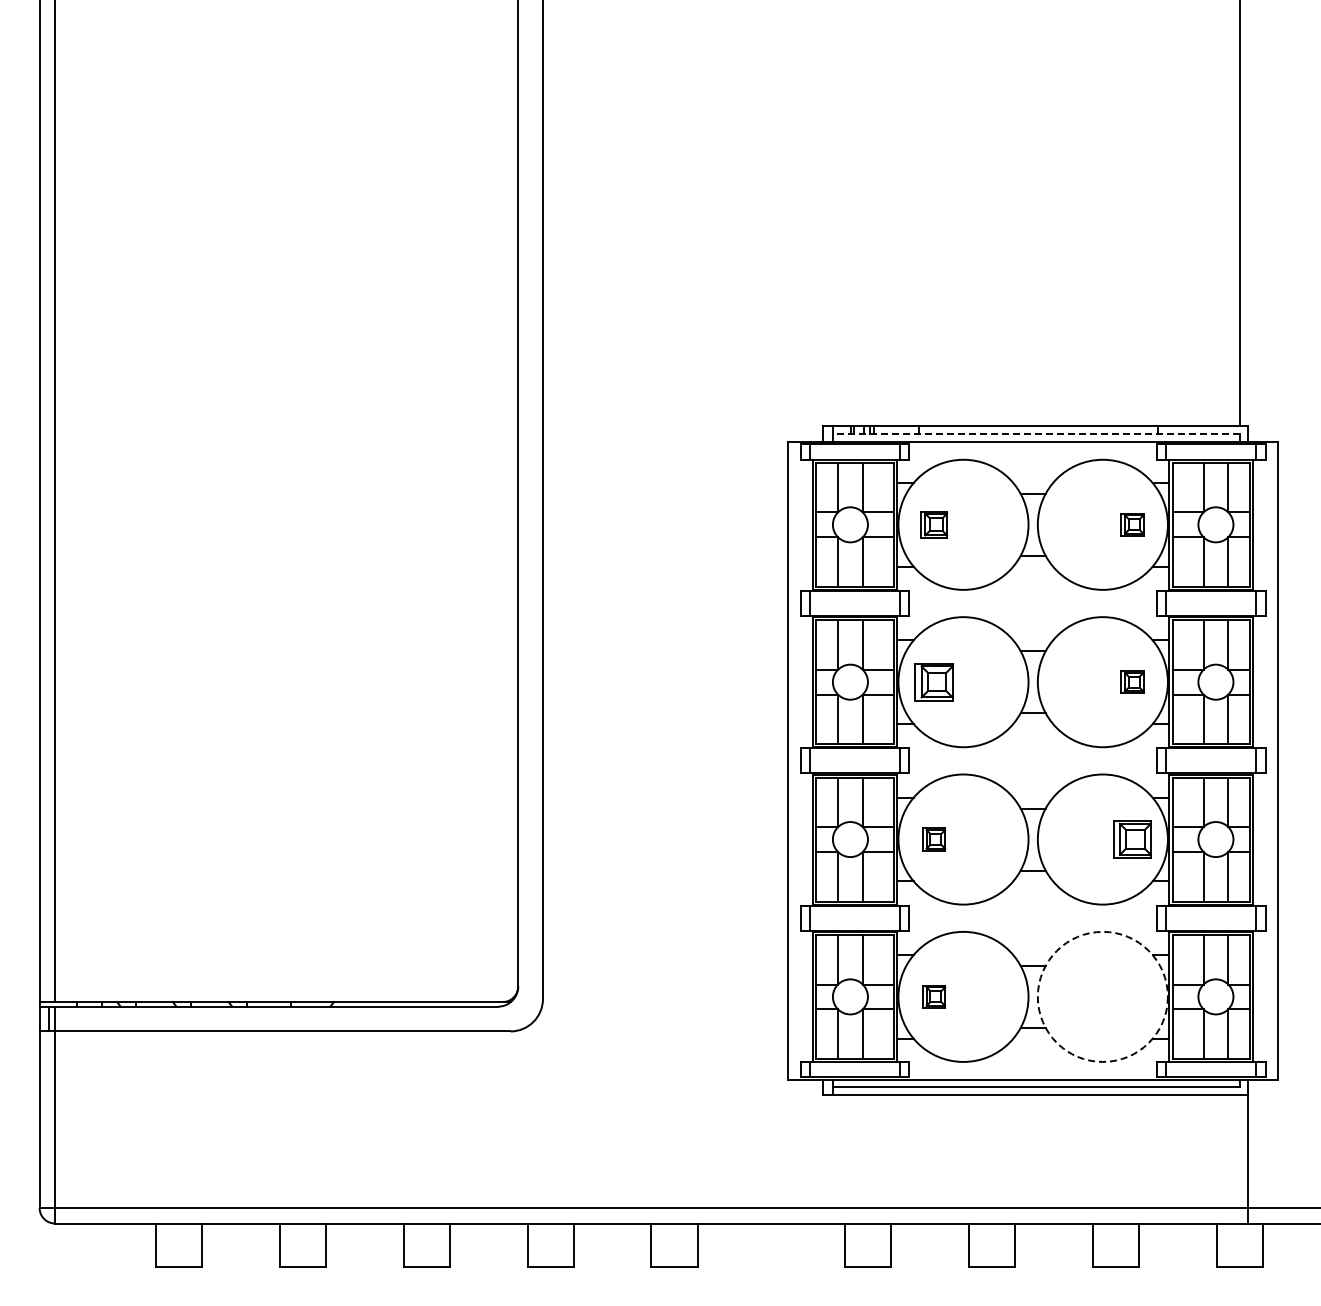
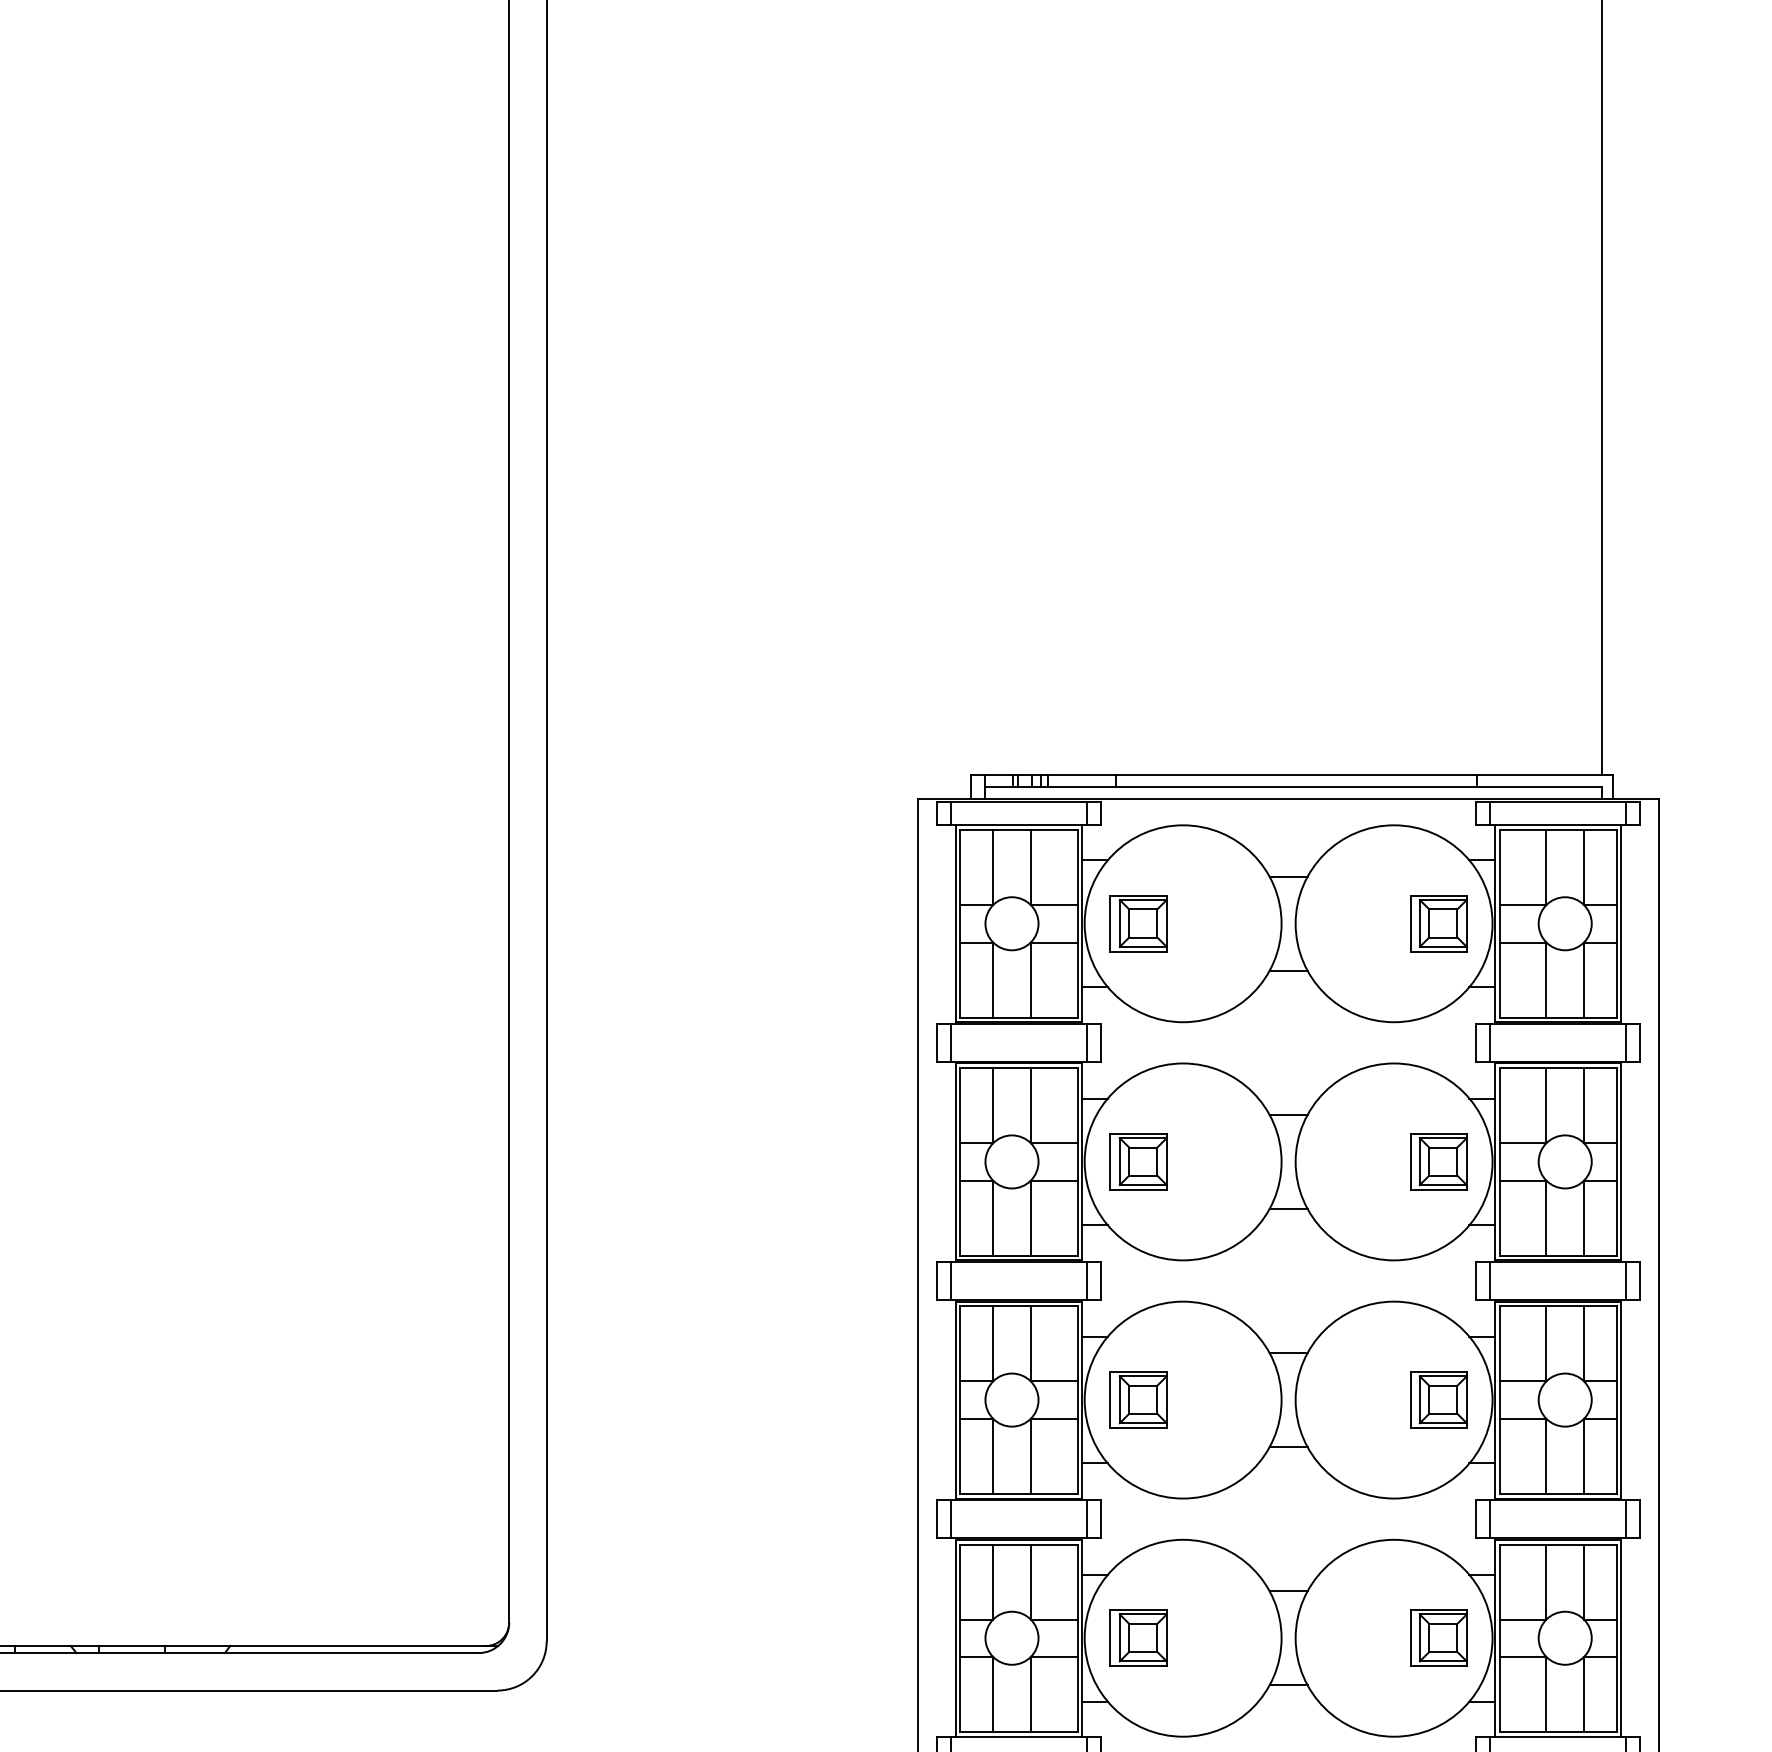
line: (1036, 434) -> (1293, 787), dashed -> solid
part: (933, 524) -> (1137, 923), size x1.43
part: (1132, 524) -> (1438, 923), size x1.67
part: (1132, 682) -> (1438, 1162), size x1.67
part: (933, 839) -> (1137, 1400), size x1.67
part: (933, 996) -> (1137, 1637), size x1.67
circle: (1102, 996) -> (1393, 1637), dashed -> solid
part: (1132, 996) -> (1438, 1637), added

